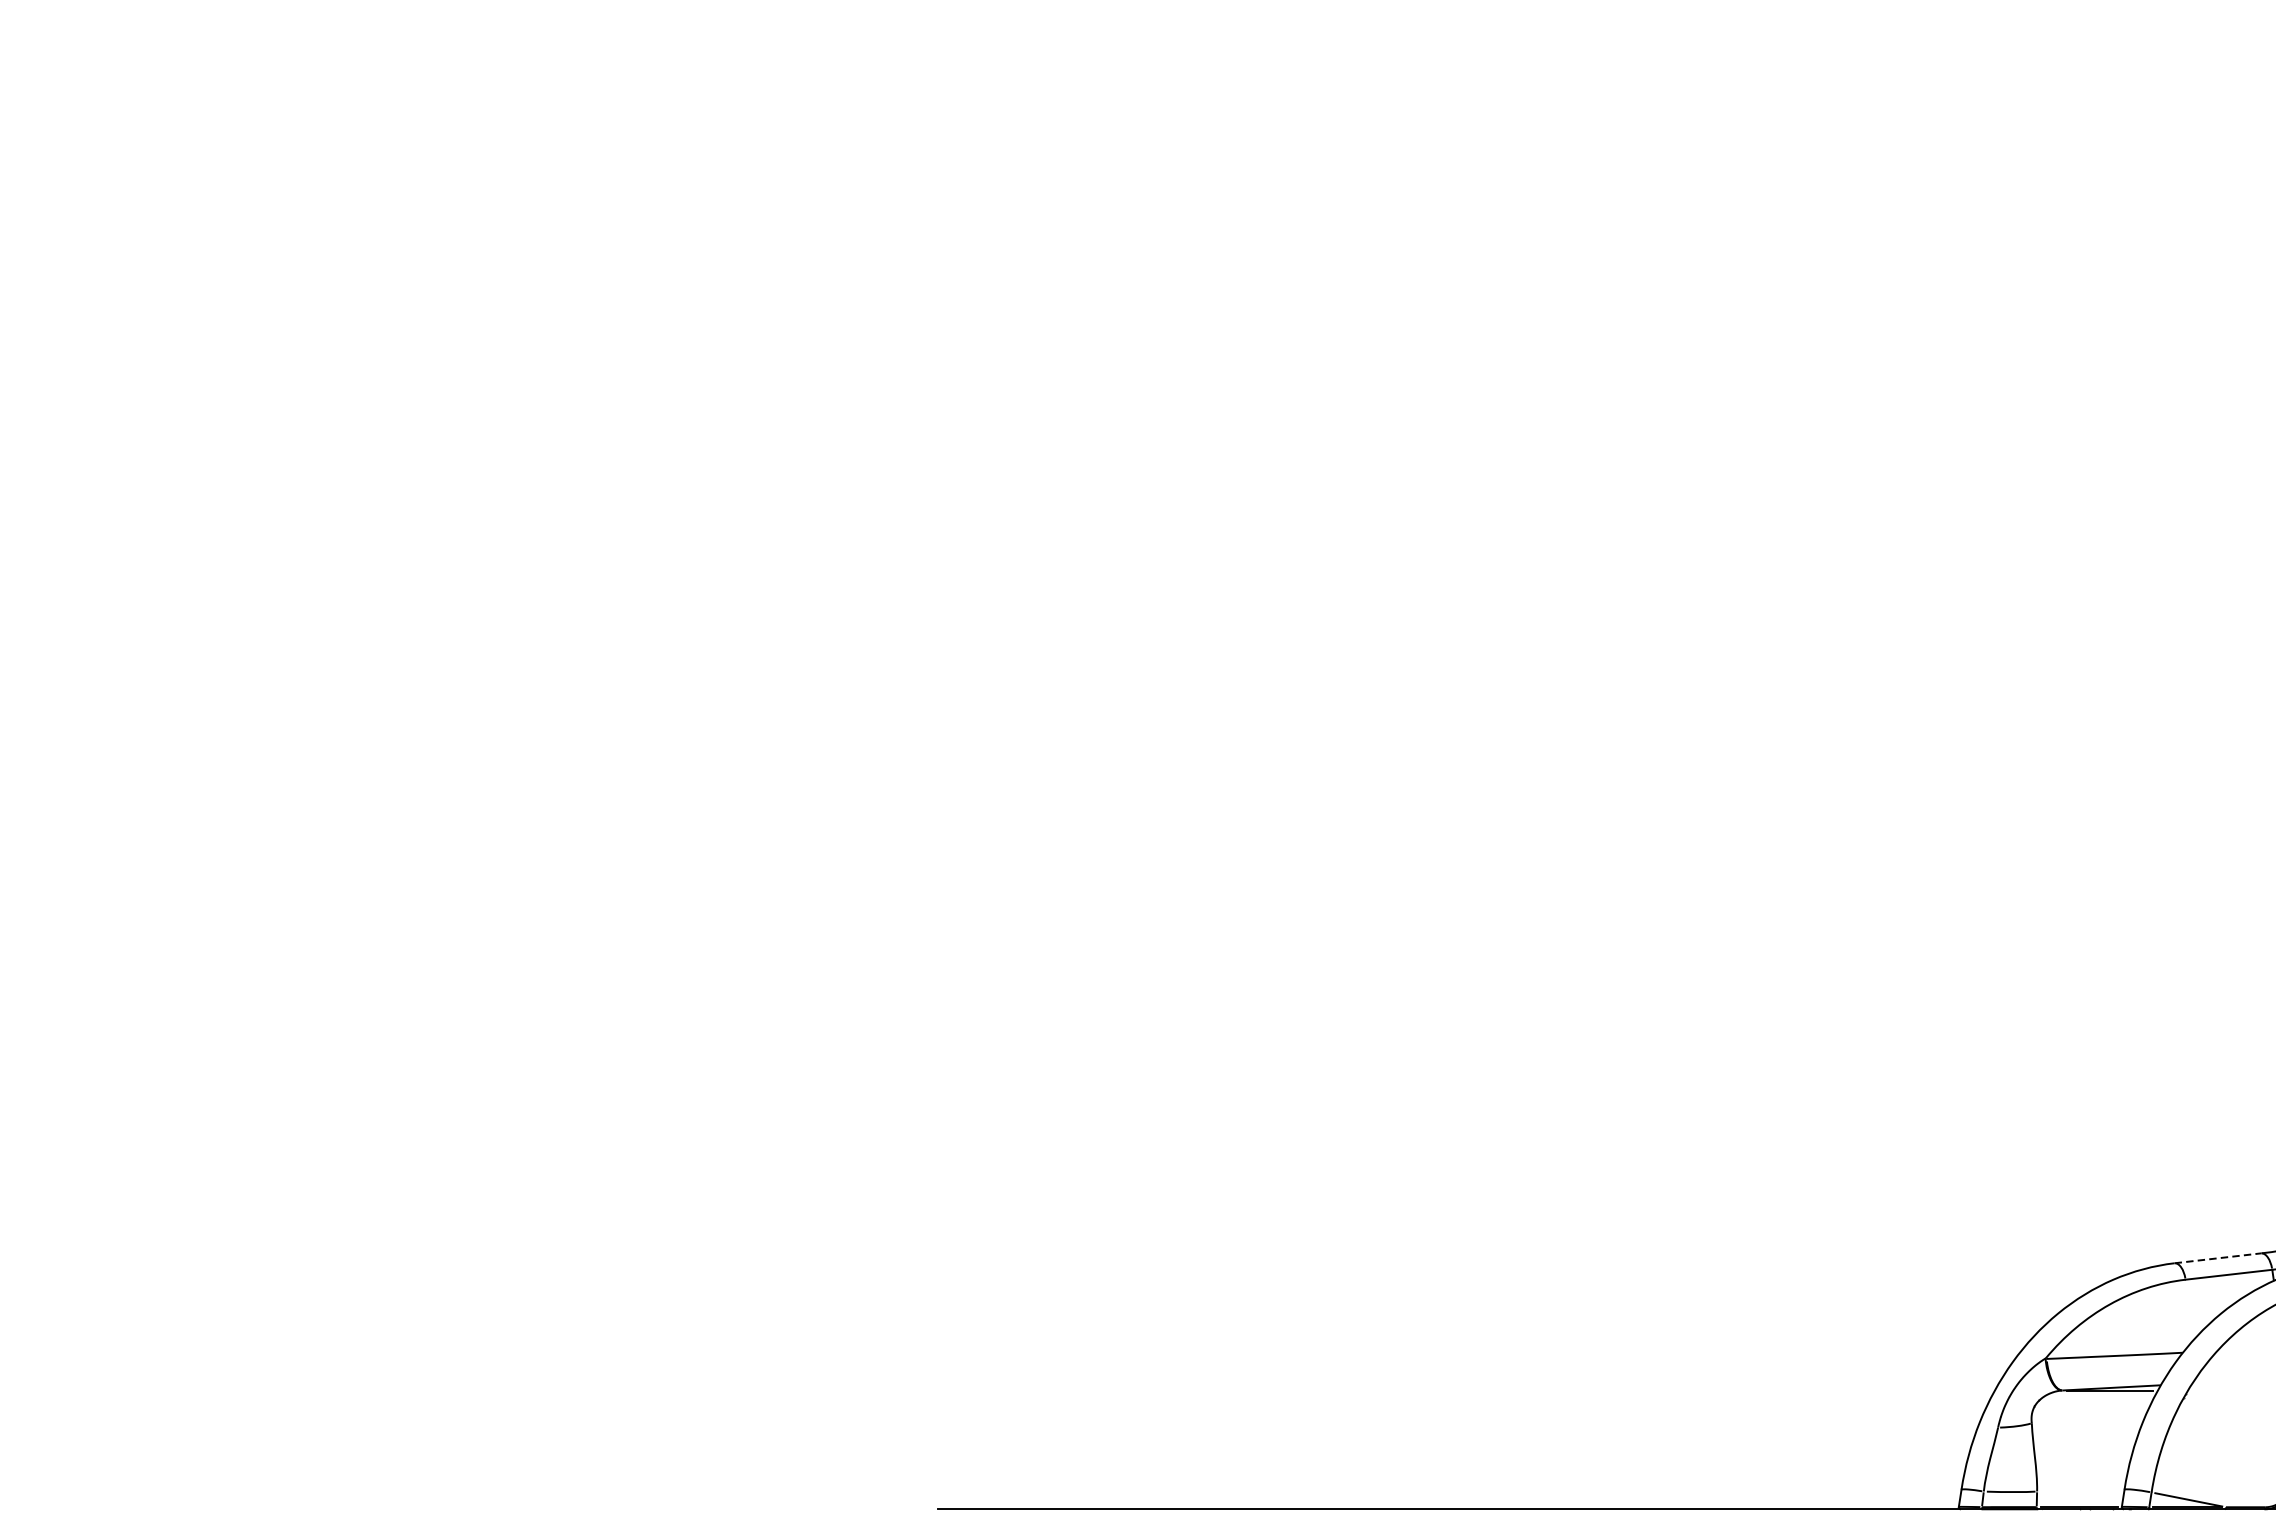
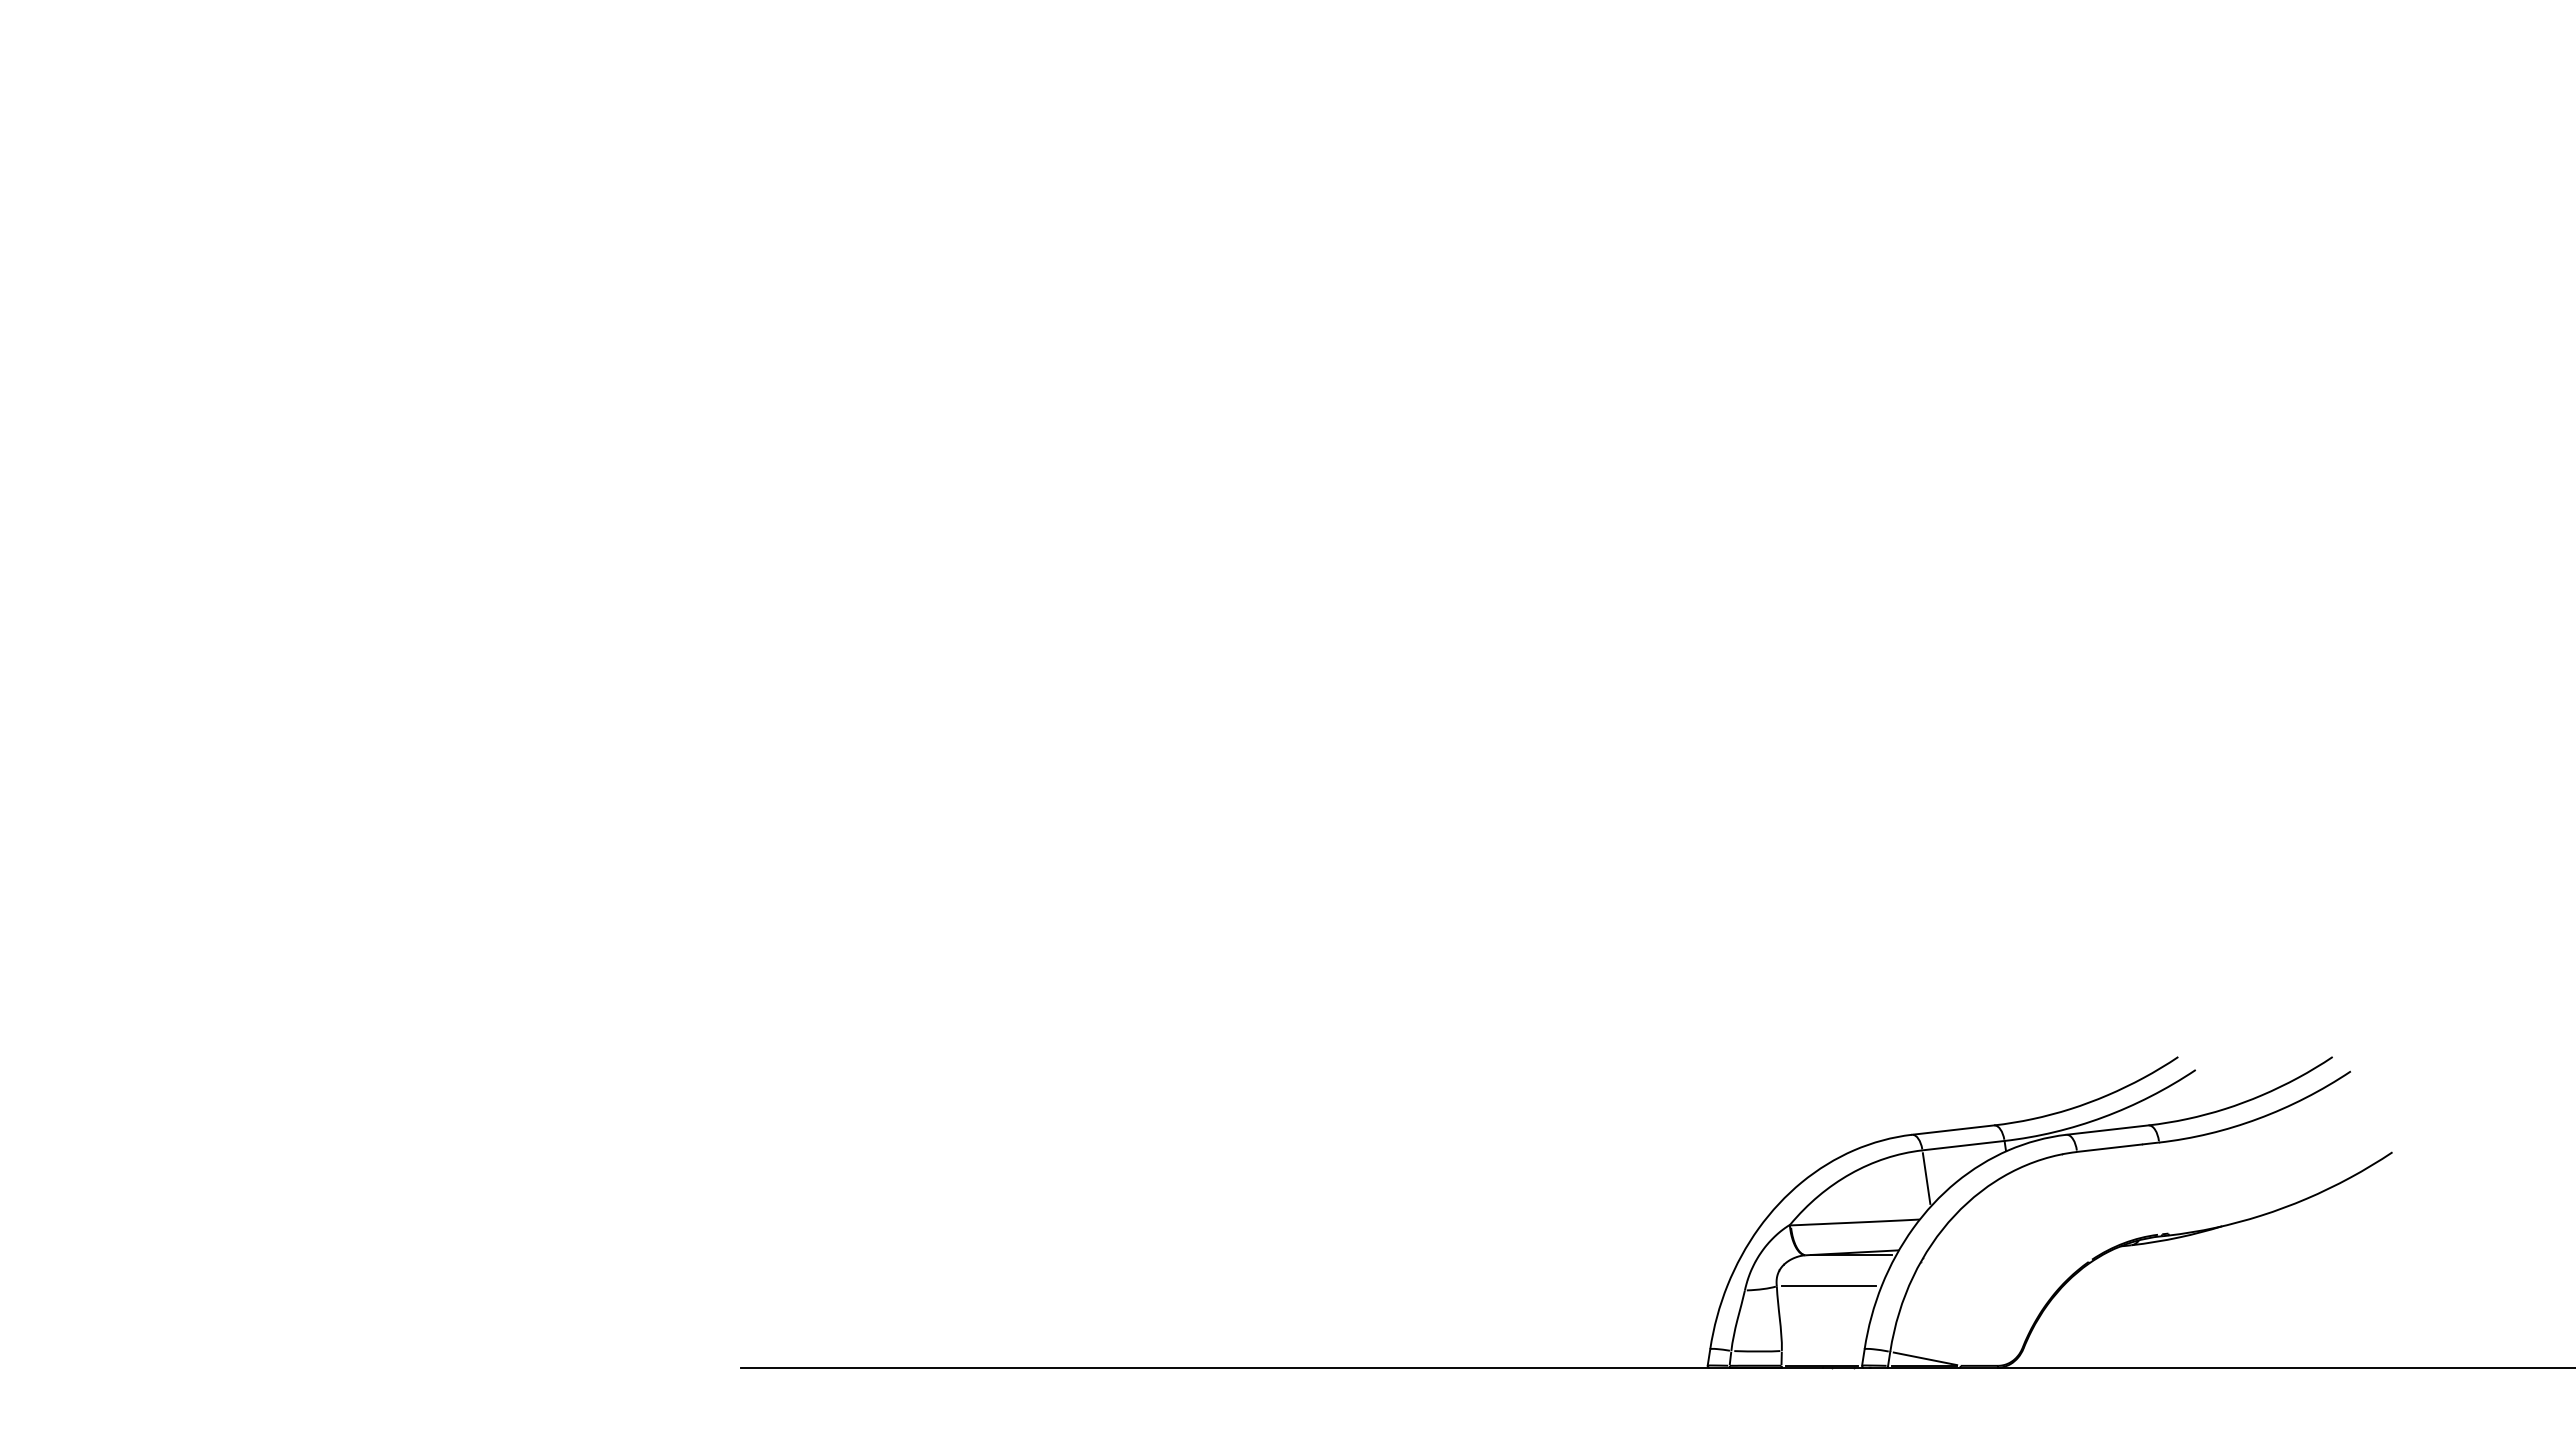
line: (2218, 1258) -> (1953, 1130), dashed -> solid
line: (2189, 1309) -> (1926, 1178), added
line: (2087, 1423) -> (1829, 1286), added

